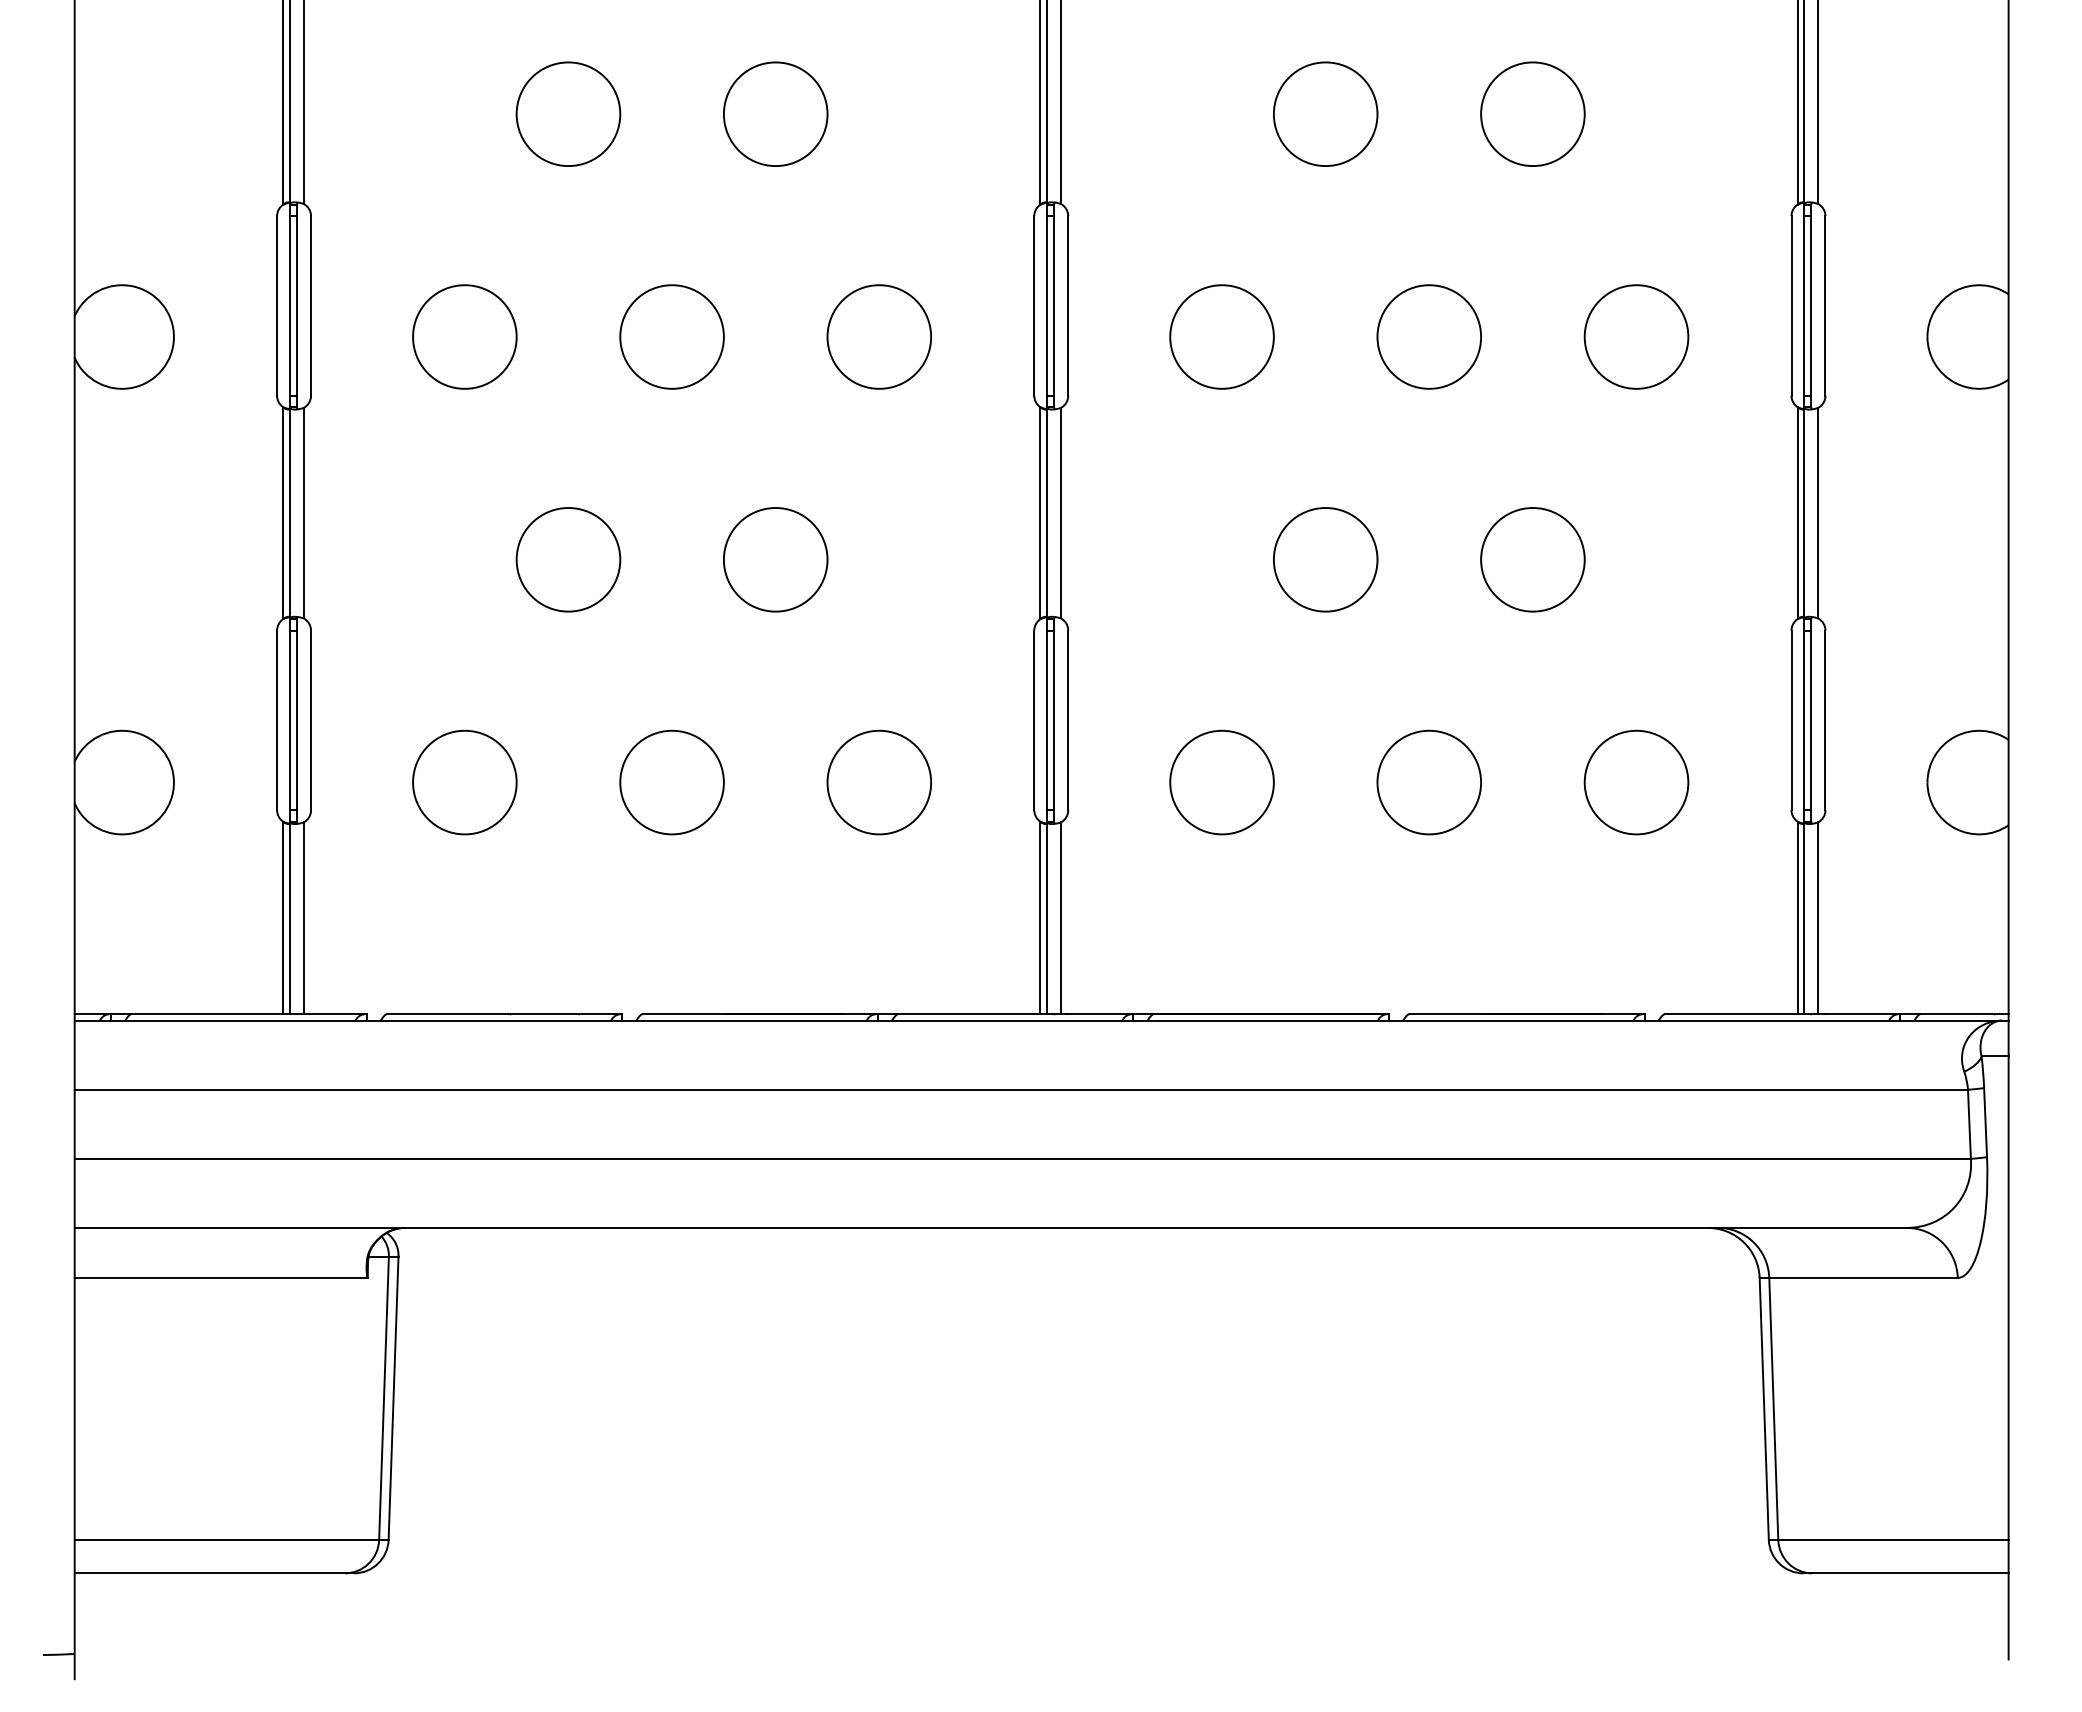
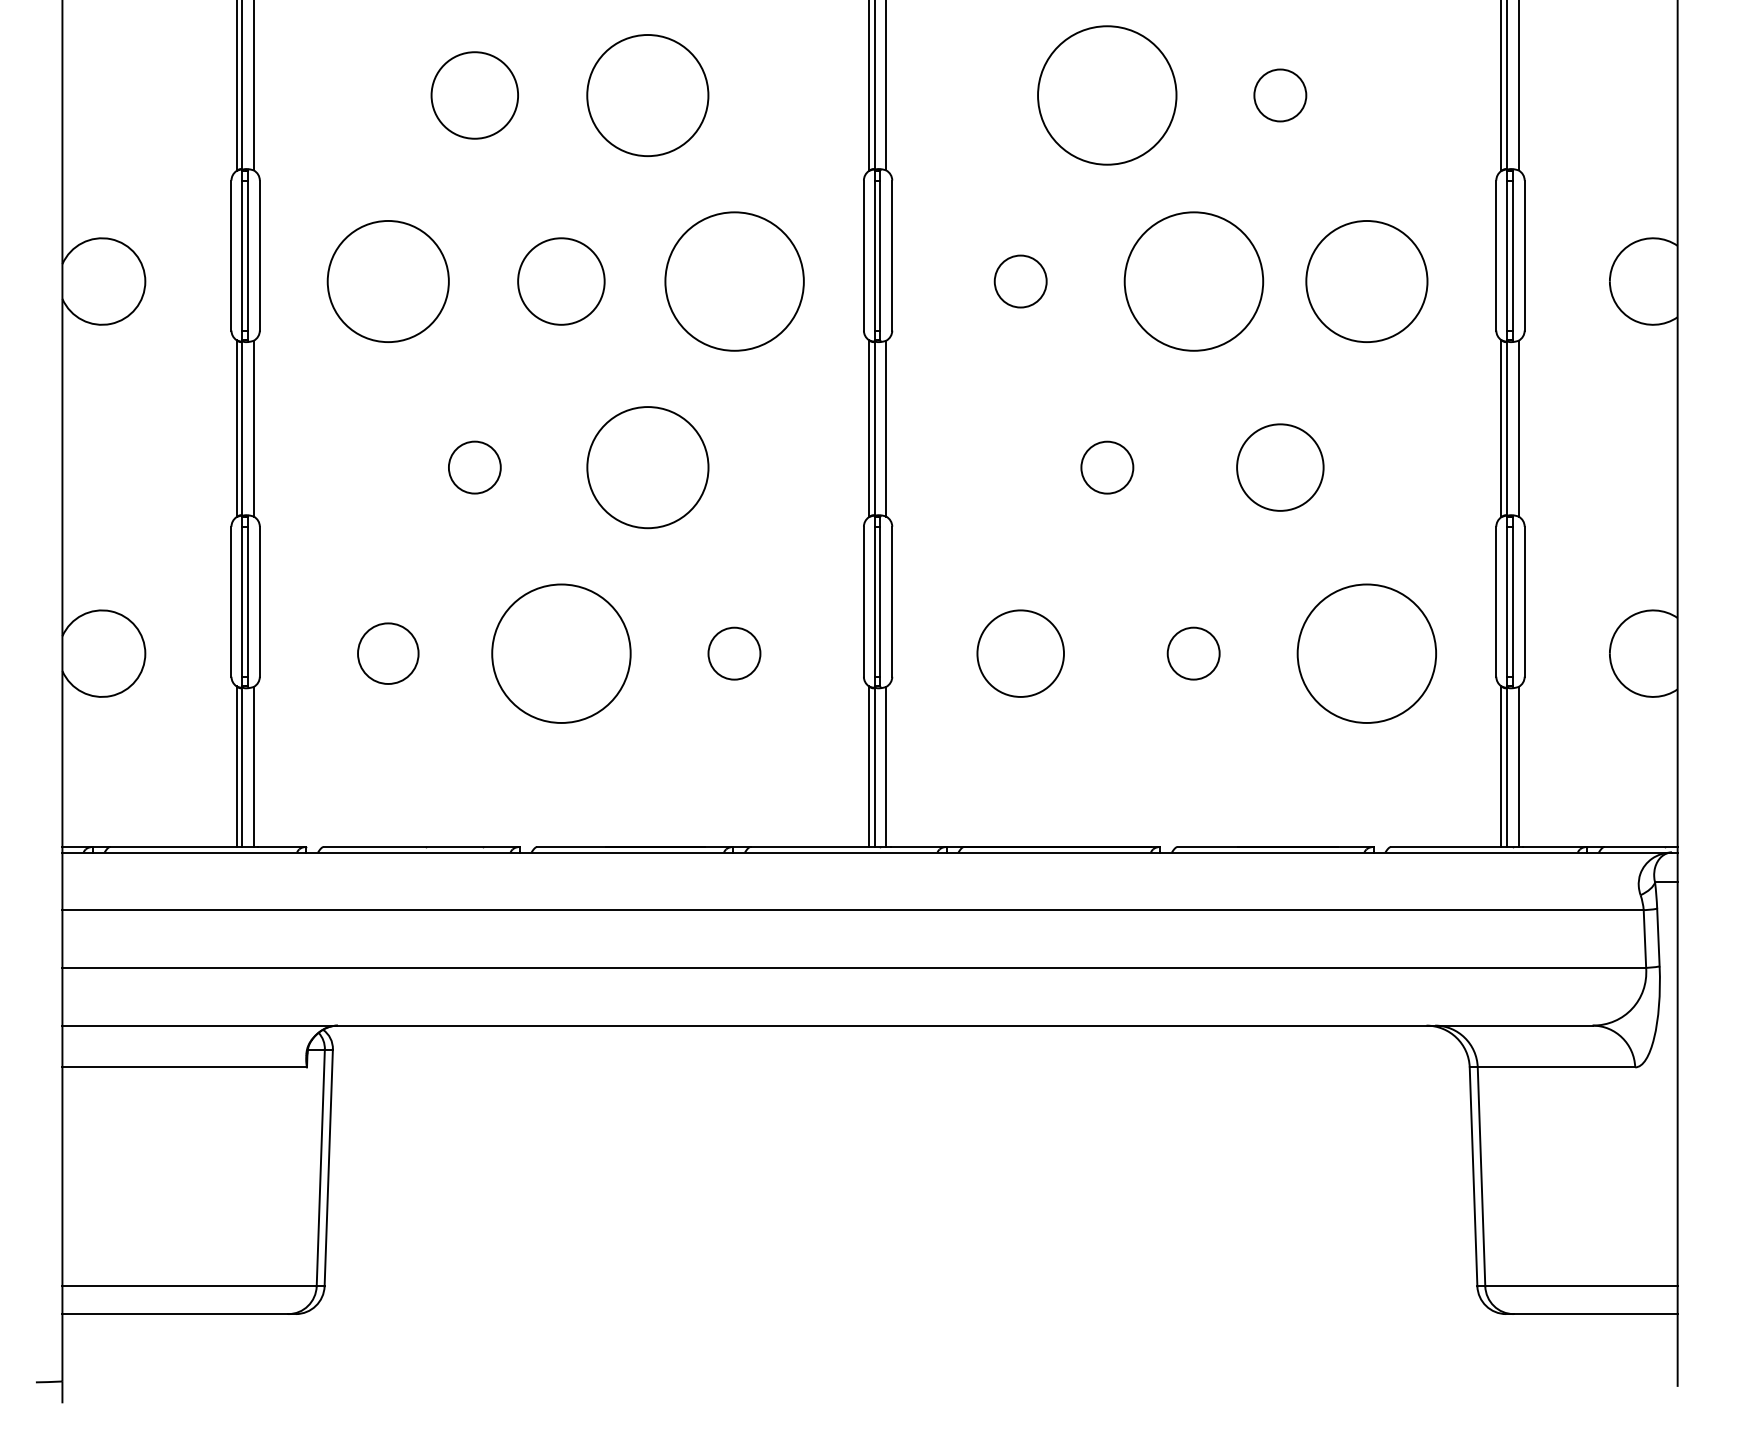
circle: (775, 113) -> (647, 94), size x1.4
circle: (1325, 114) -> (1107, 95), size x1.6
circle: (1532, 114) -> (1280, 95), size x0.6
circle: (464, 336) -> (388, 281), size x1.4
circle: (878, 336) -> (733, 281), size x1.6
circle: (1221, 336) -> (1020, 281), size x0.6
circle: (1428, 336) -> (1193, 281), size x1.6
circle: (1636, 336) -> (1366, 281), size x1.4
circle: (568, 559) -> (474, 467), size x0.6
circle: (775, 559) -> (647, 467), size x1.4
circle: (1325, 559) -> (1107, 467), size x0.6
circle: (464, 782) -> (388, 653), size x0.7
circle: (671, 782) -> (560, 653), size x1.6
circle: (879, 782) -> (734, 653), size x0.6
circle: (1428, 782) -> (1193, 653), size x0.6
circle: (1636, 782) -> (1366, 653), size x1.6

